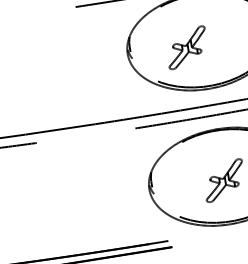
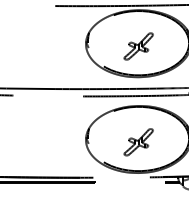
part: (186, 47) -> (138, 46), moved

